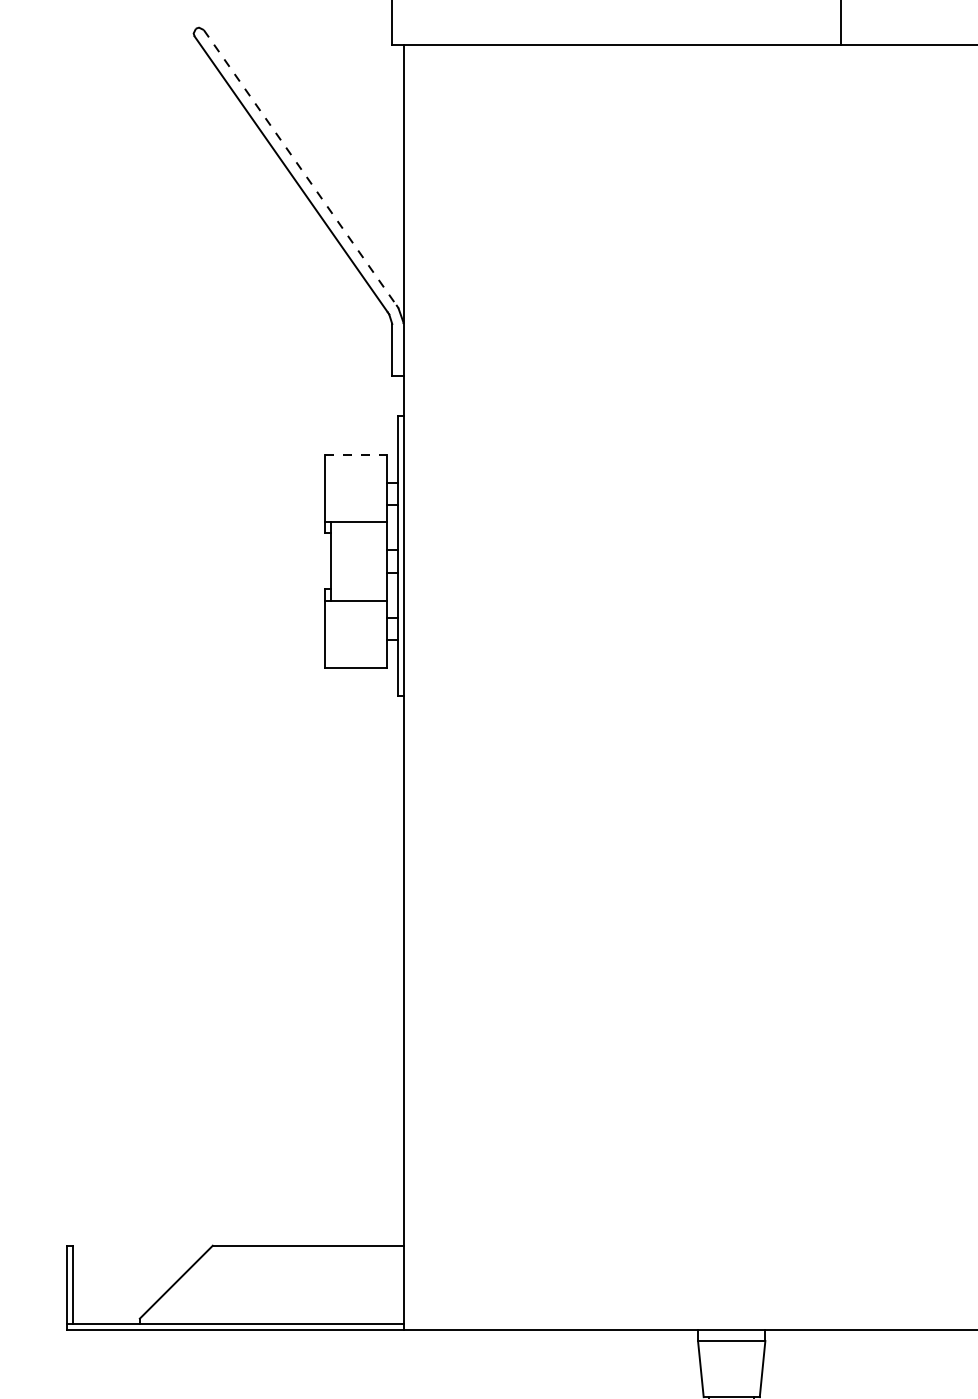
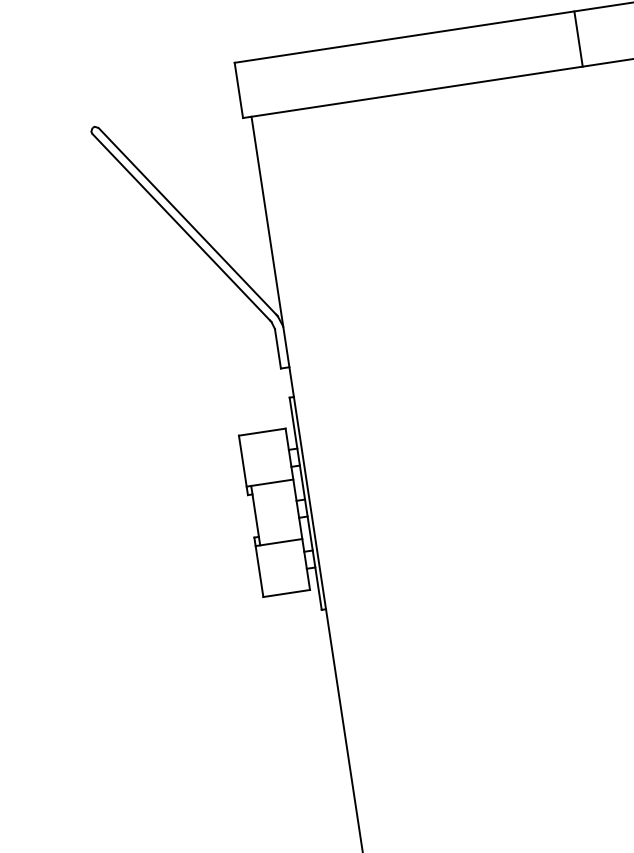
line: (301, 168) -> (188, 221), dashed -> solid
line: (355, 454) -> (262, 431), dashed -> solid

